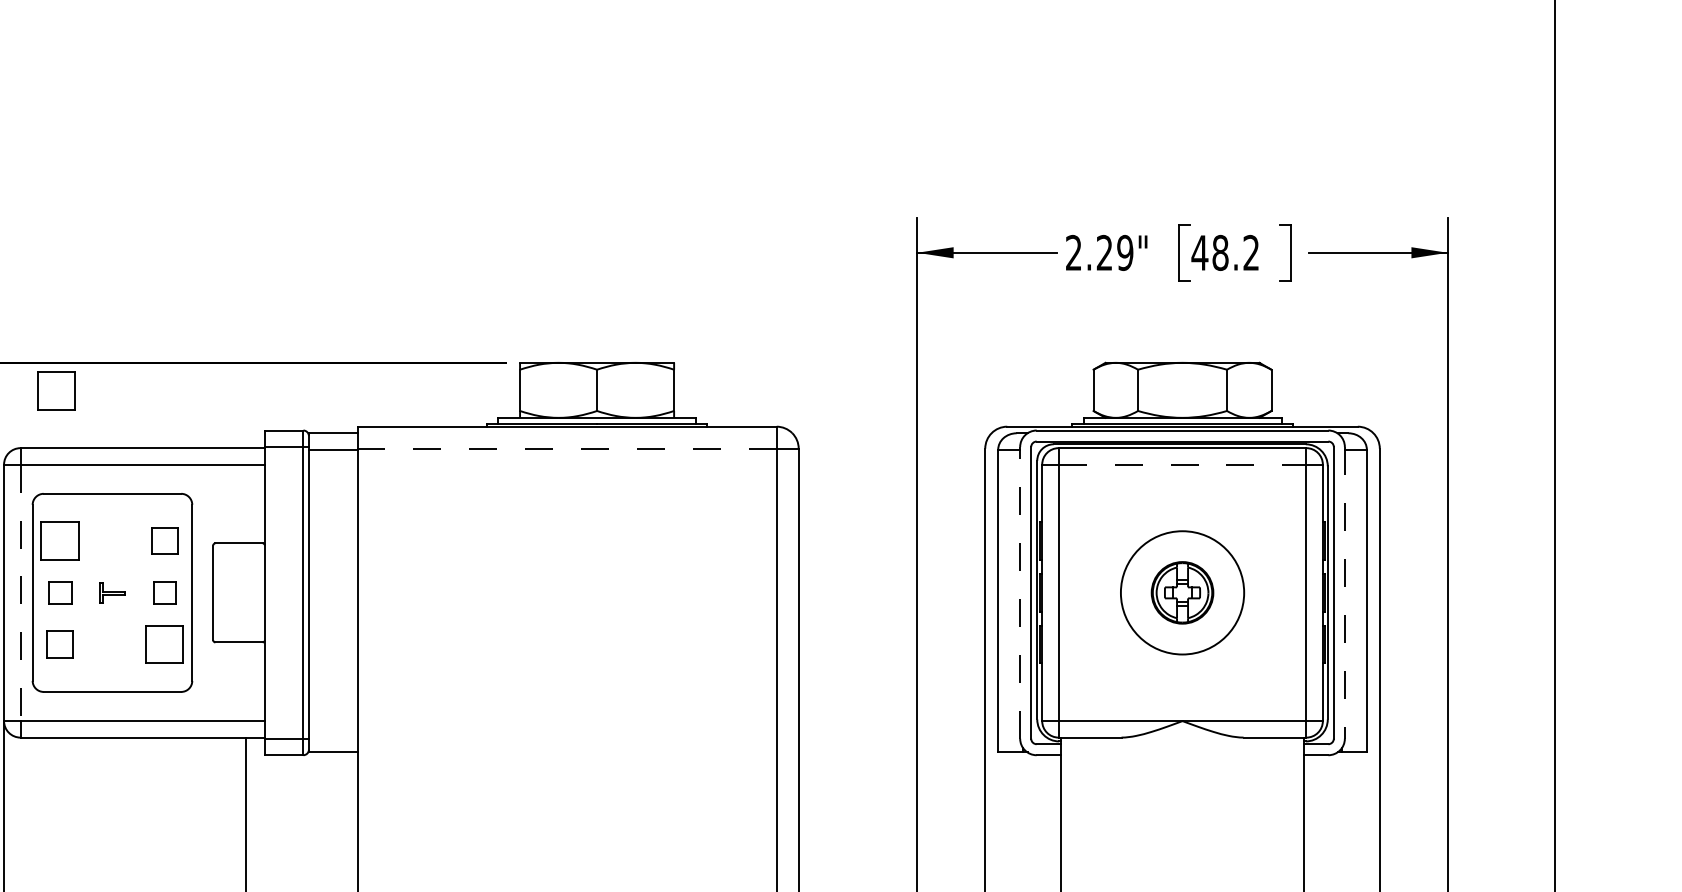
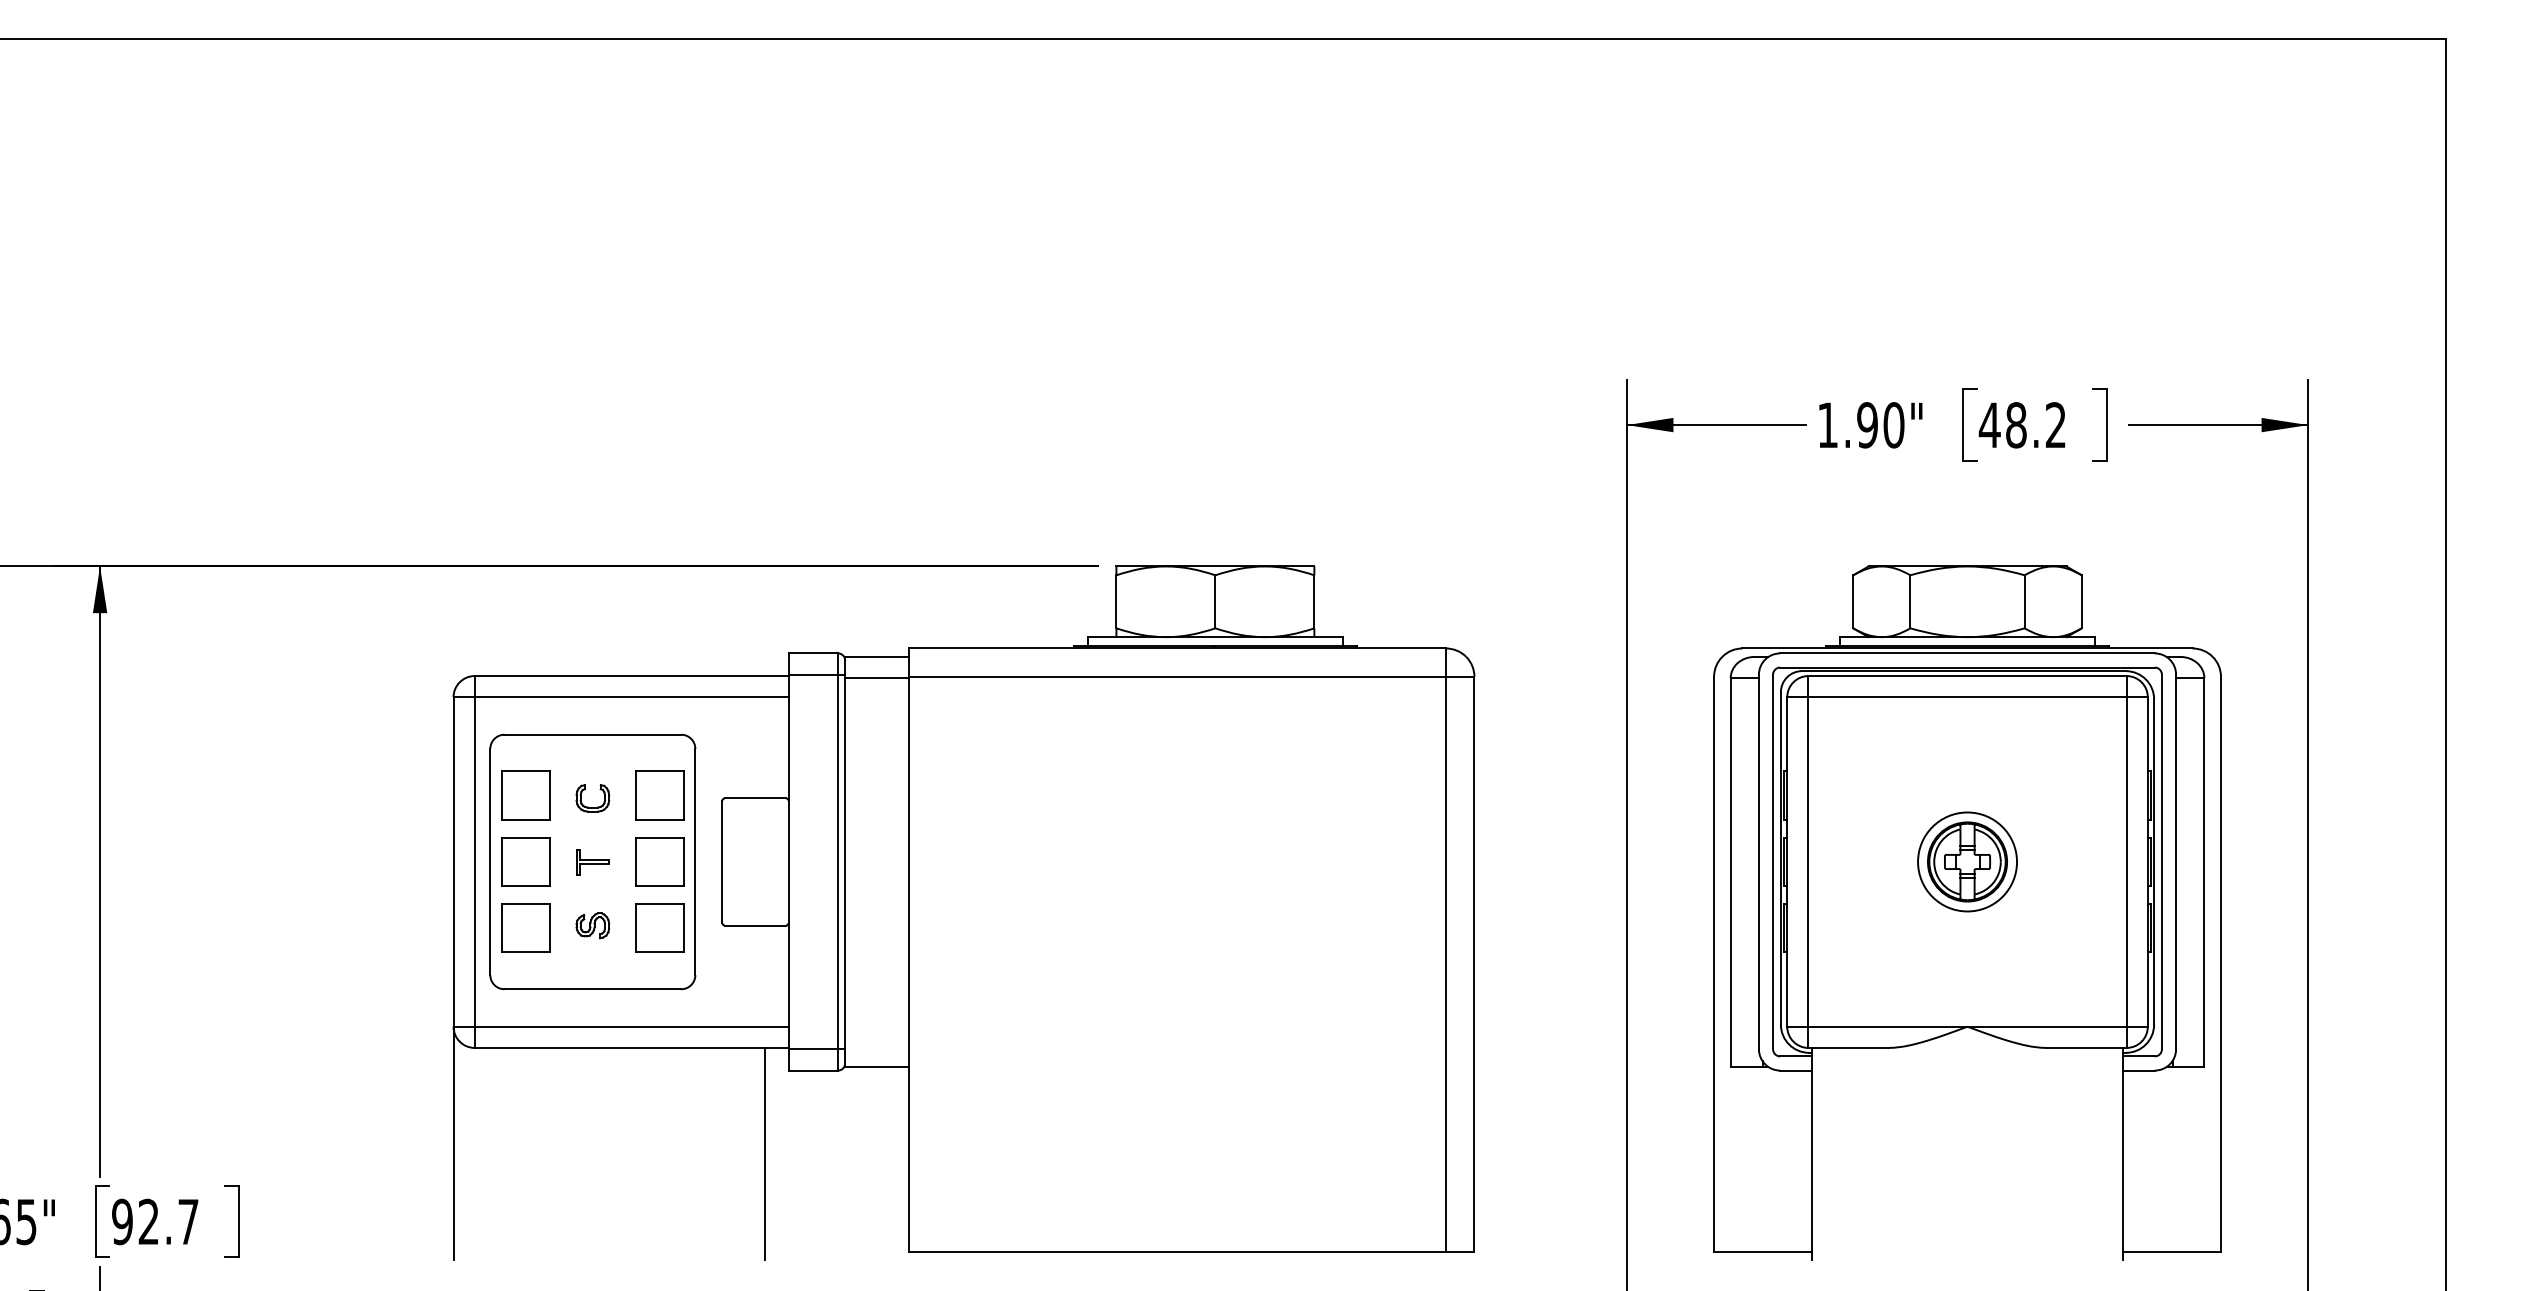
text: (1099, 253) -> (1860, 425), 2.29" -> 1.90"
part: (56, 390) -> (520, 602), removed
line: (567, 448) -> (1177, 676), dashed -> solid
line: (1183, 464) -> (1968, 697), dashed -> solid
part: (164, 541) -> (659, 795), size x1.43
part: (109, 549) -> (588, 806), added
part: (60, 592) -> (525, 861), size x1.67
part: (164, 592) -> (659, 861), size x1.67
line: (1019, 592) -> (1758, 861), dashed -> solid
circle: (1182, 592) -> (1967, 861), size x0.62
line: (20, 593) -> (474, 862), dashed -> solid
line: (1345, 593) -> (2176, 862), dashed -> solid
part: (112, 642) -> (592, 925), added
part: (60, 643) -> (525, 927), size x1.43

